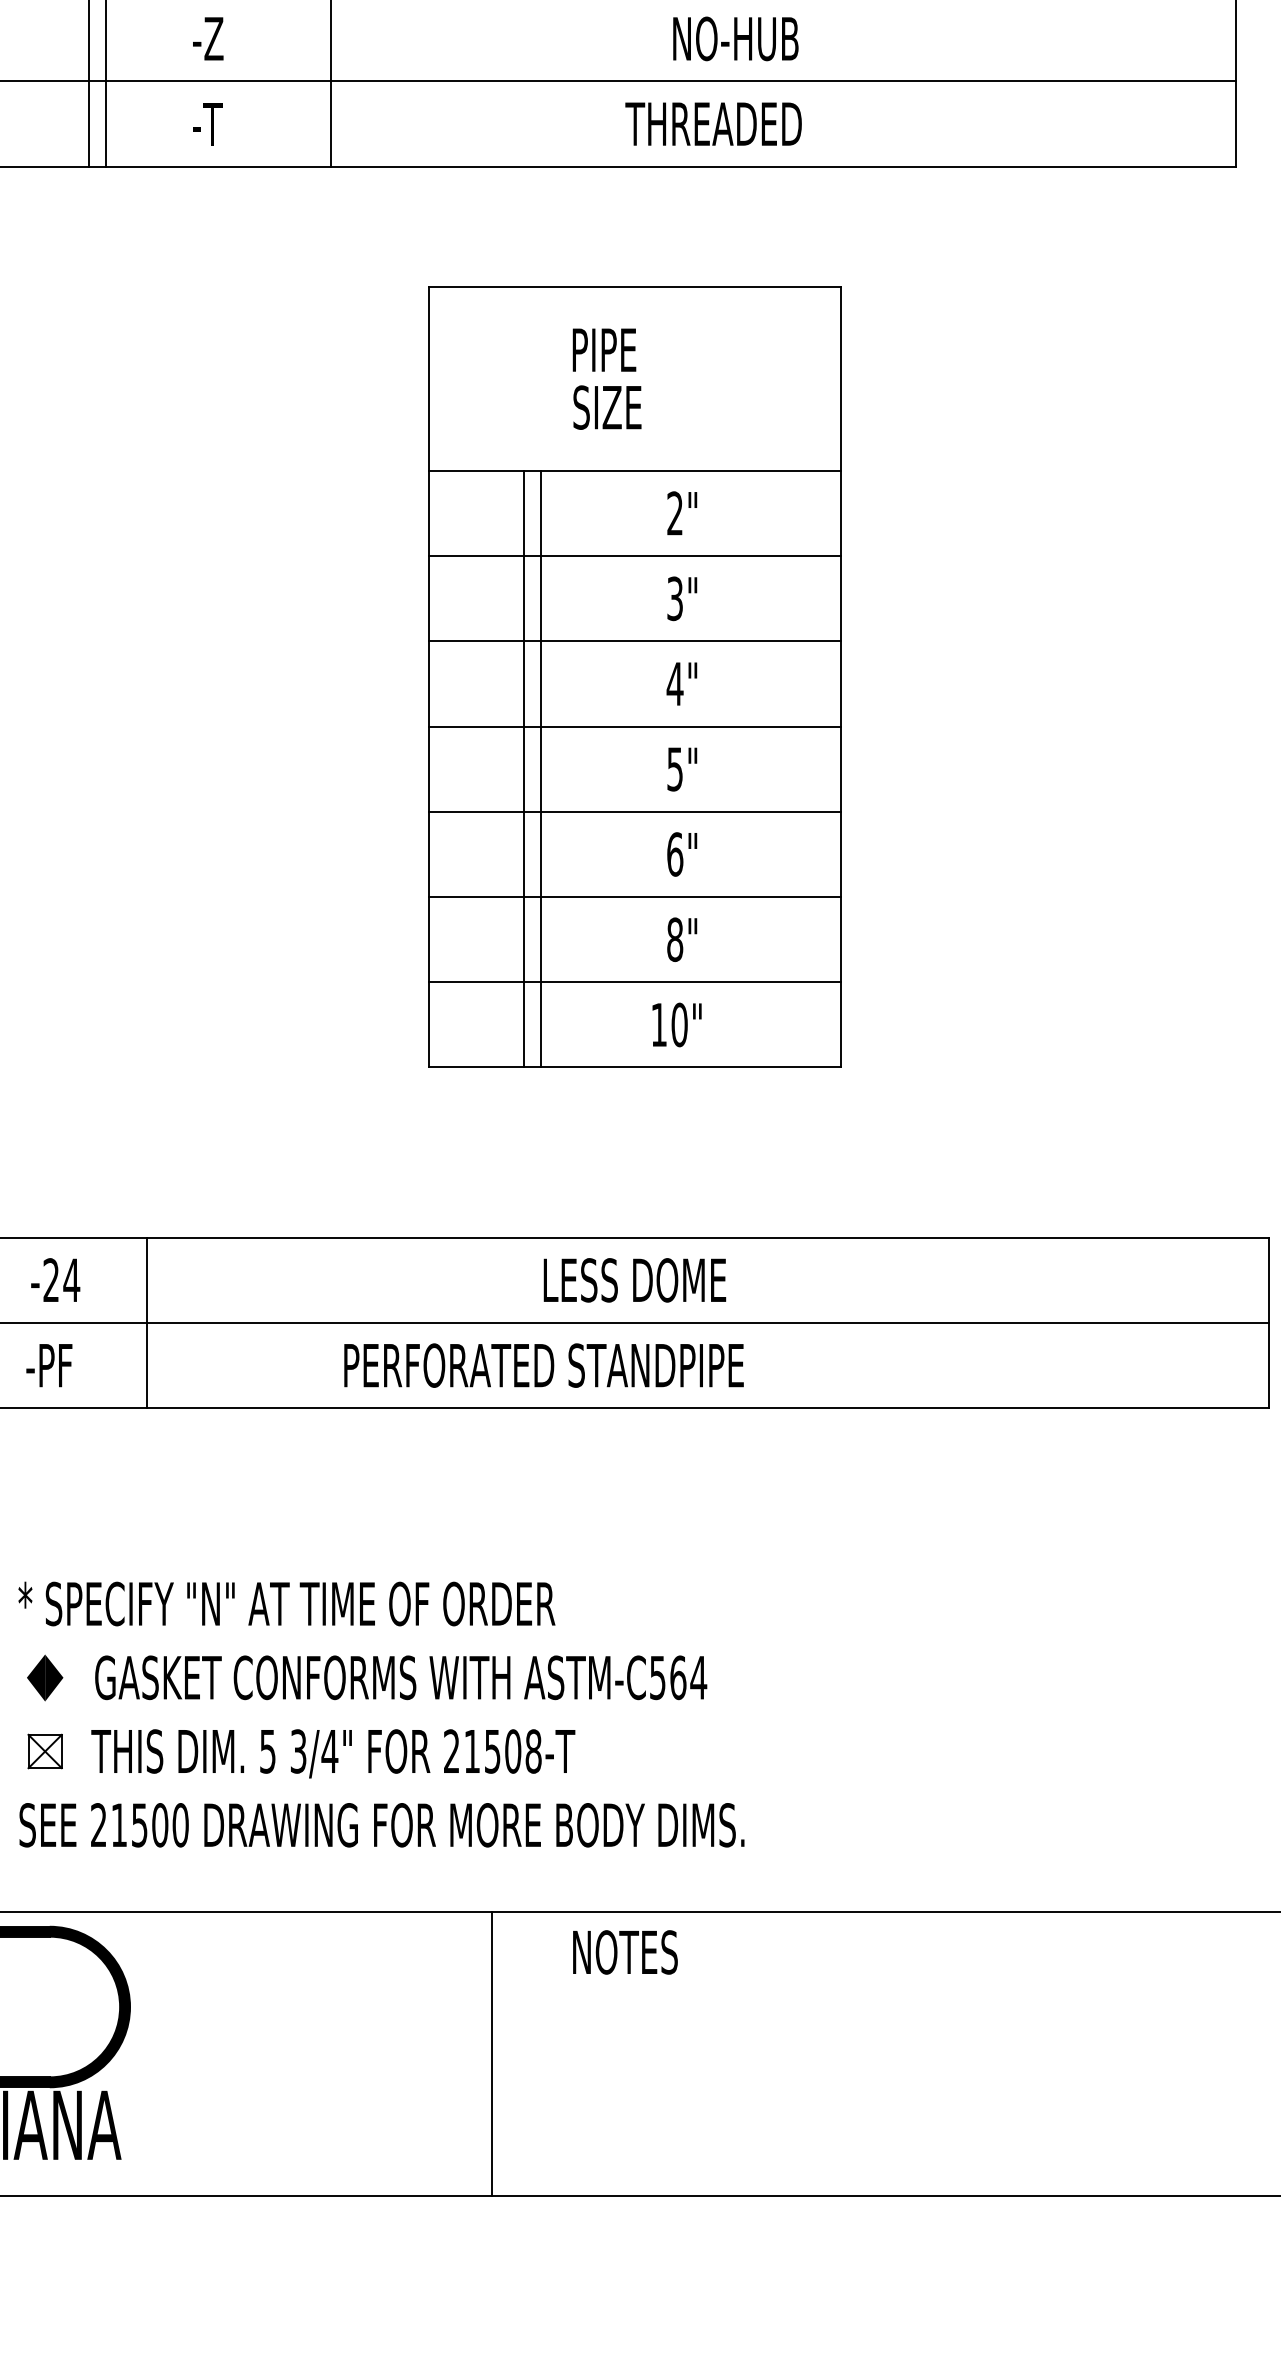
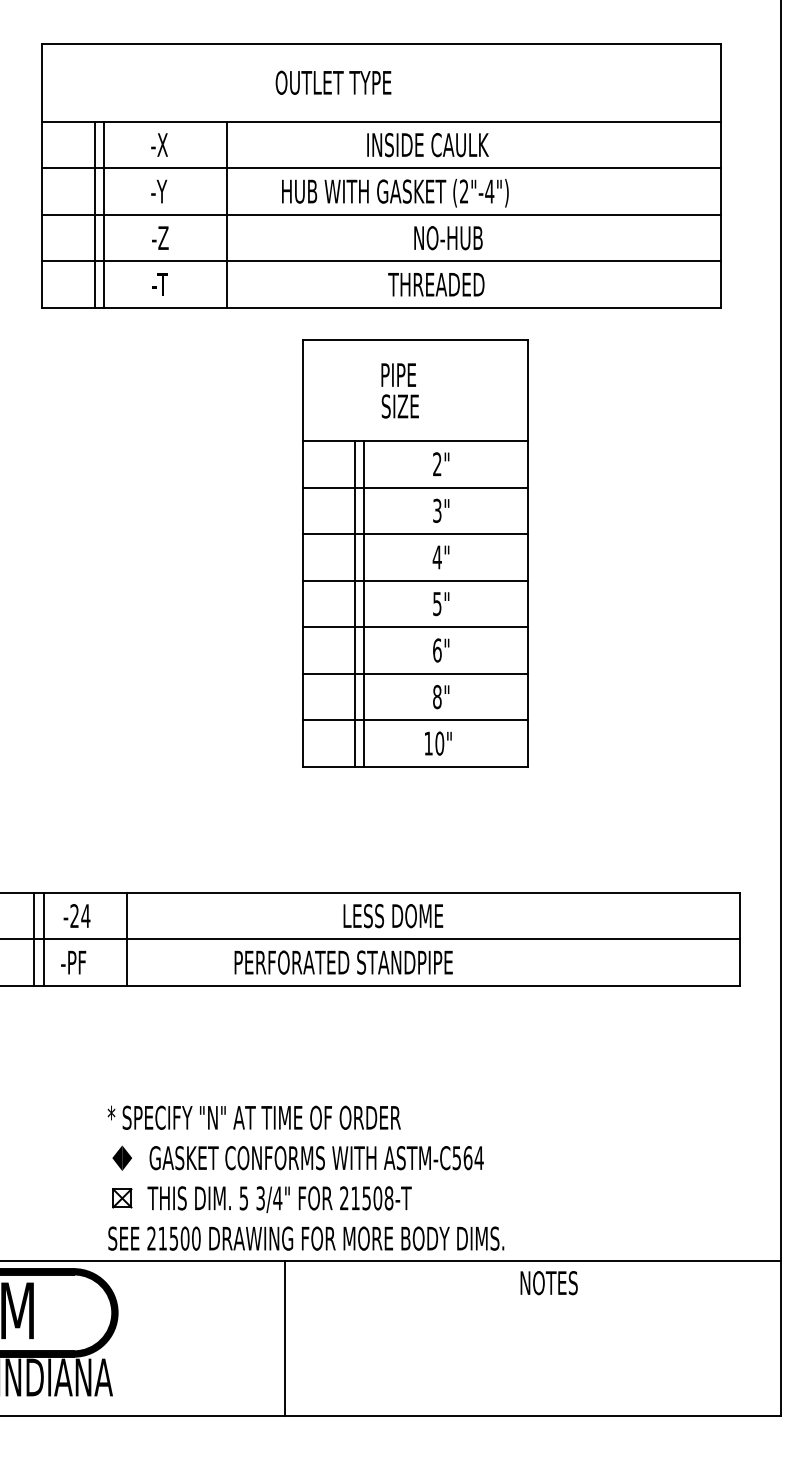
part: (635, 676) -> (415, 553), moved
part: (375, 1698) -> (302, 1169), moved
text: (624, 1953) -> (548, 1283), moved
line: (492, 2053) -> (285, 1338), moved

